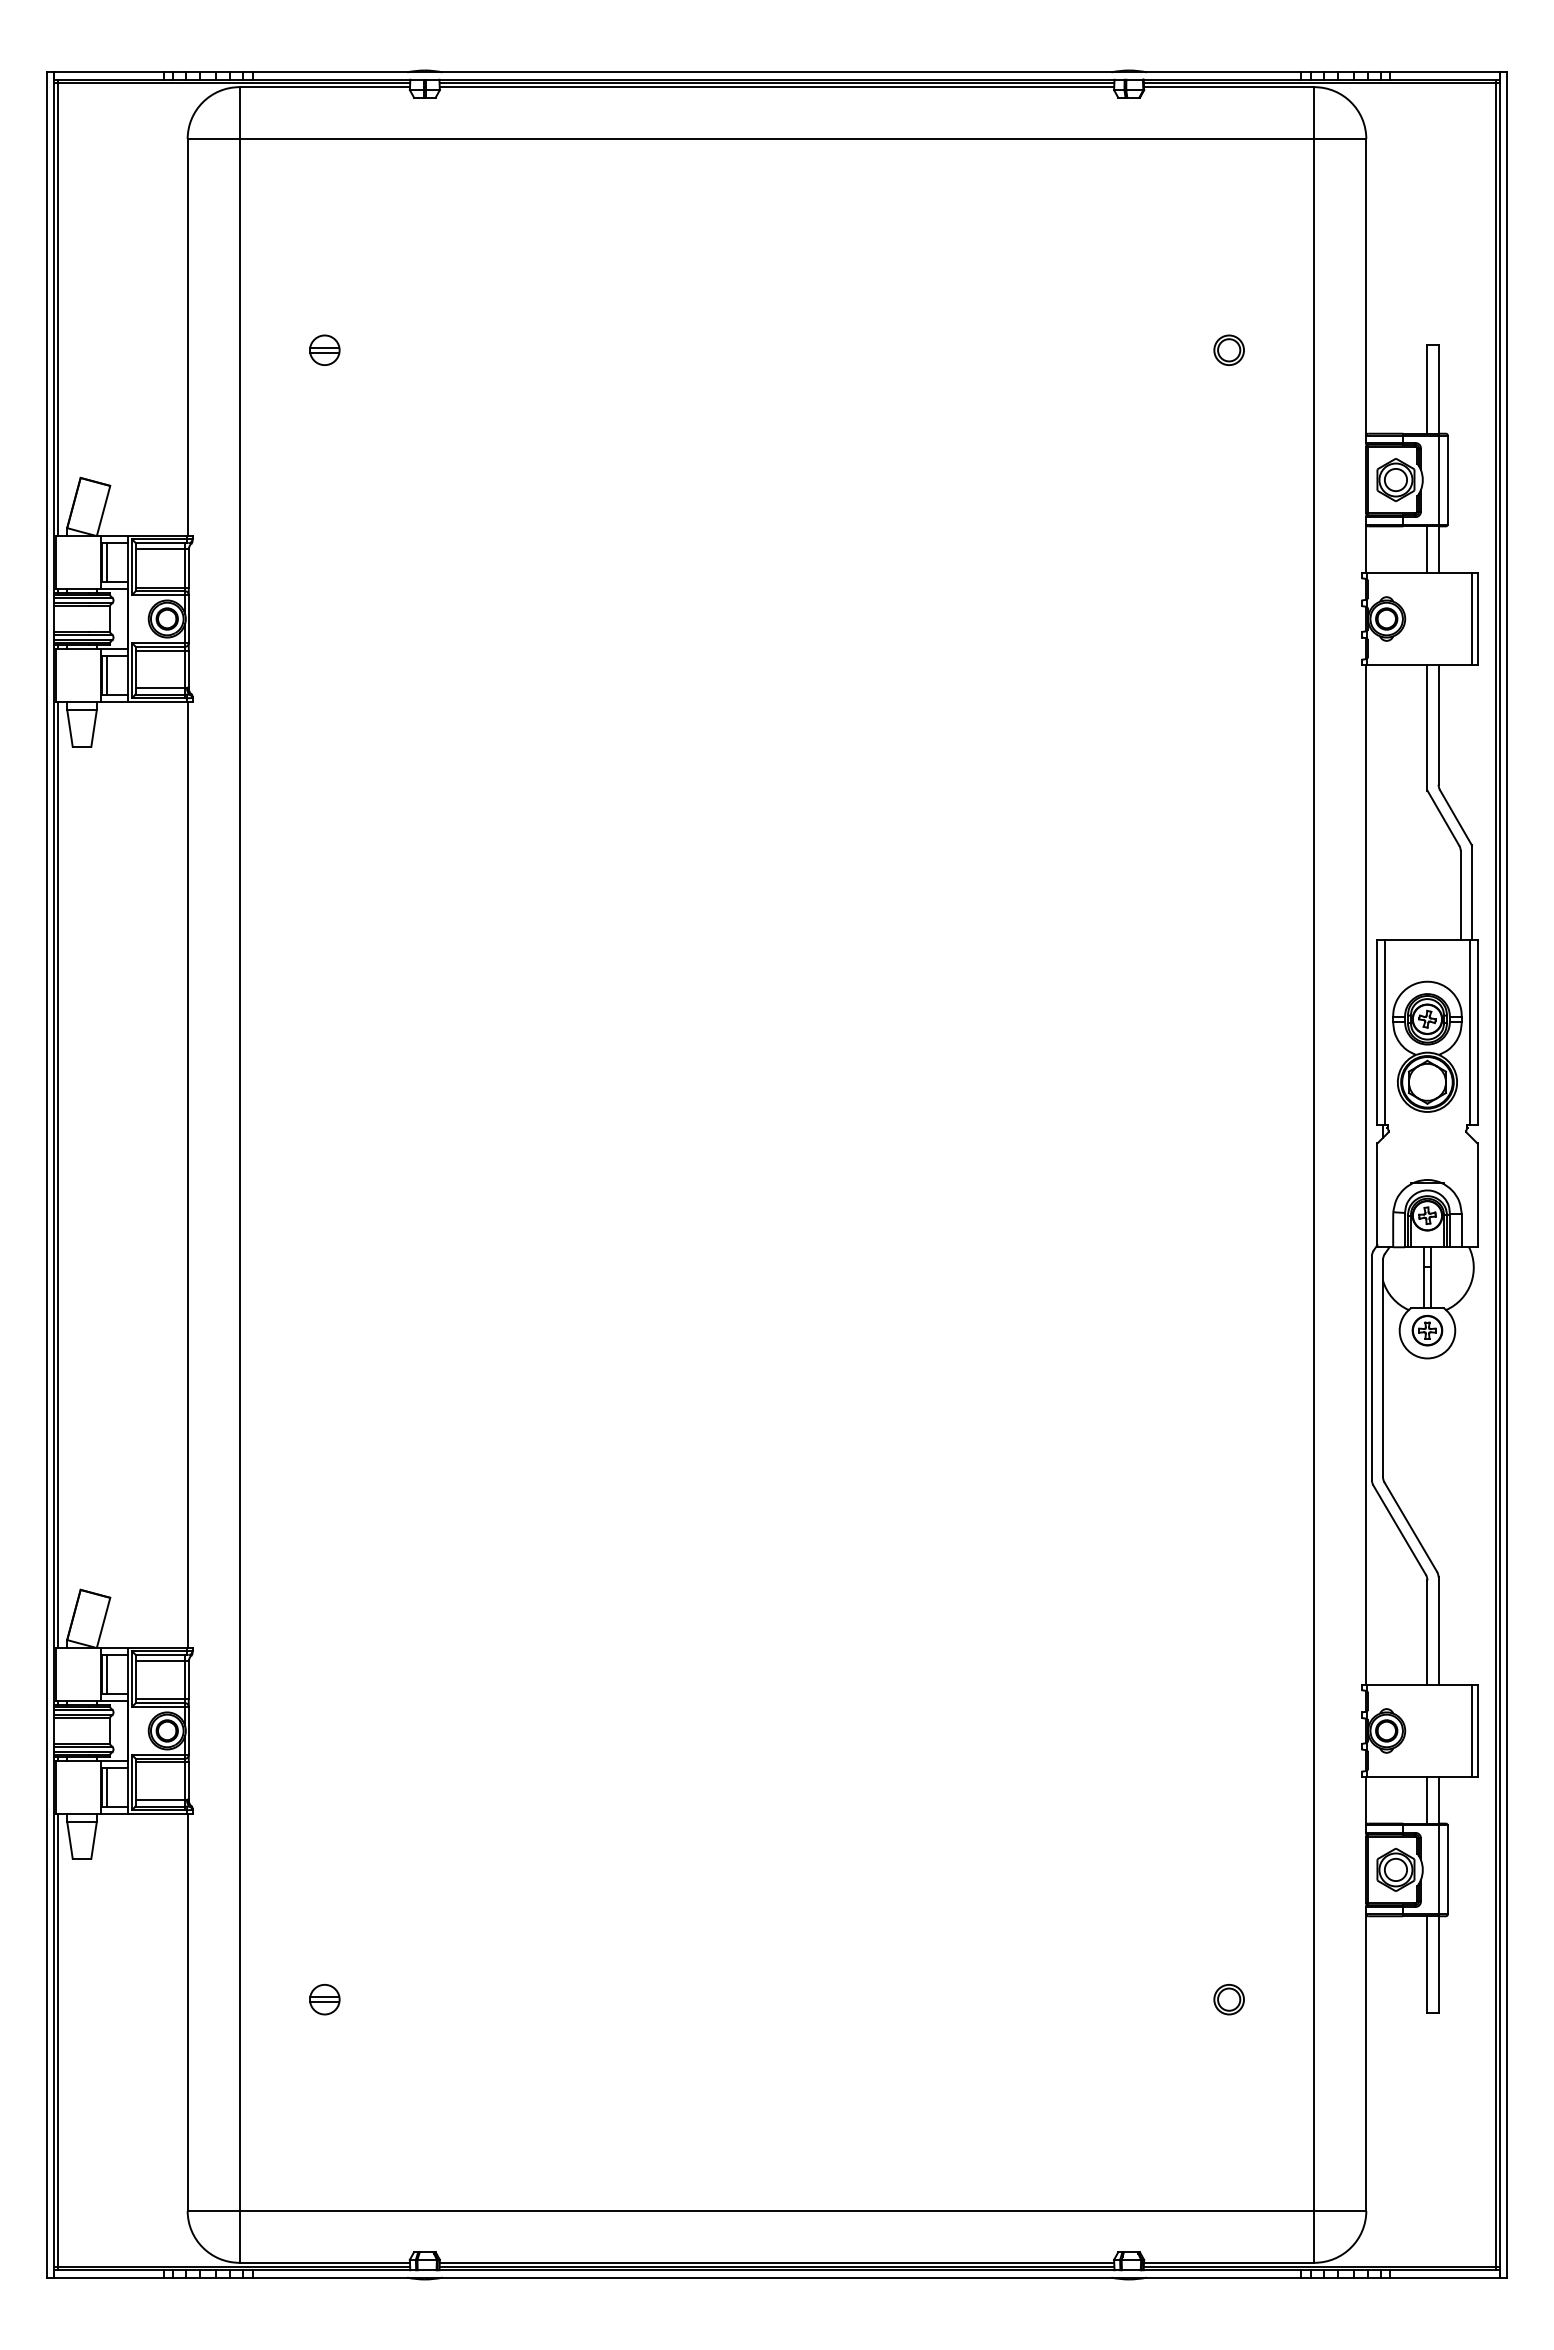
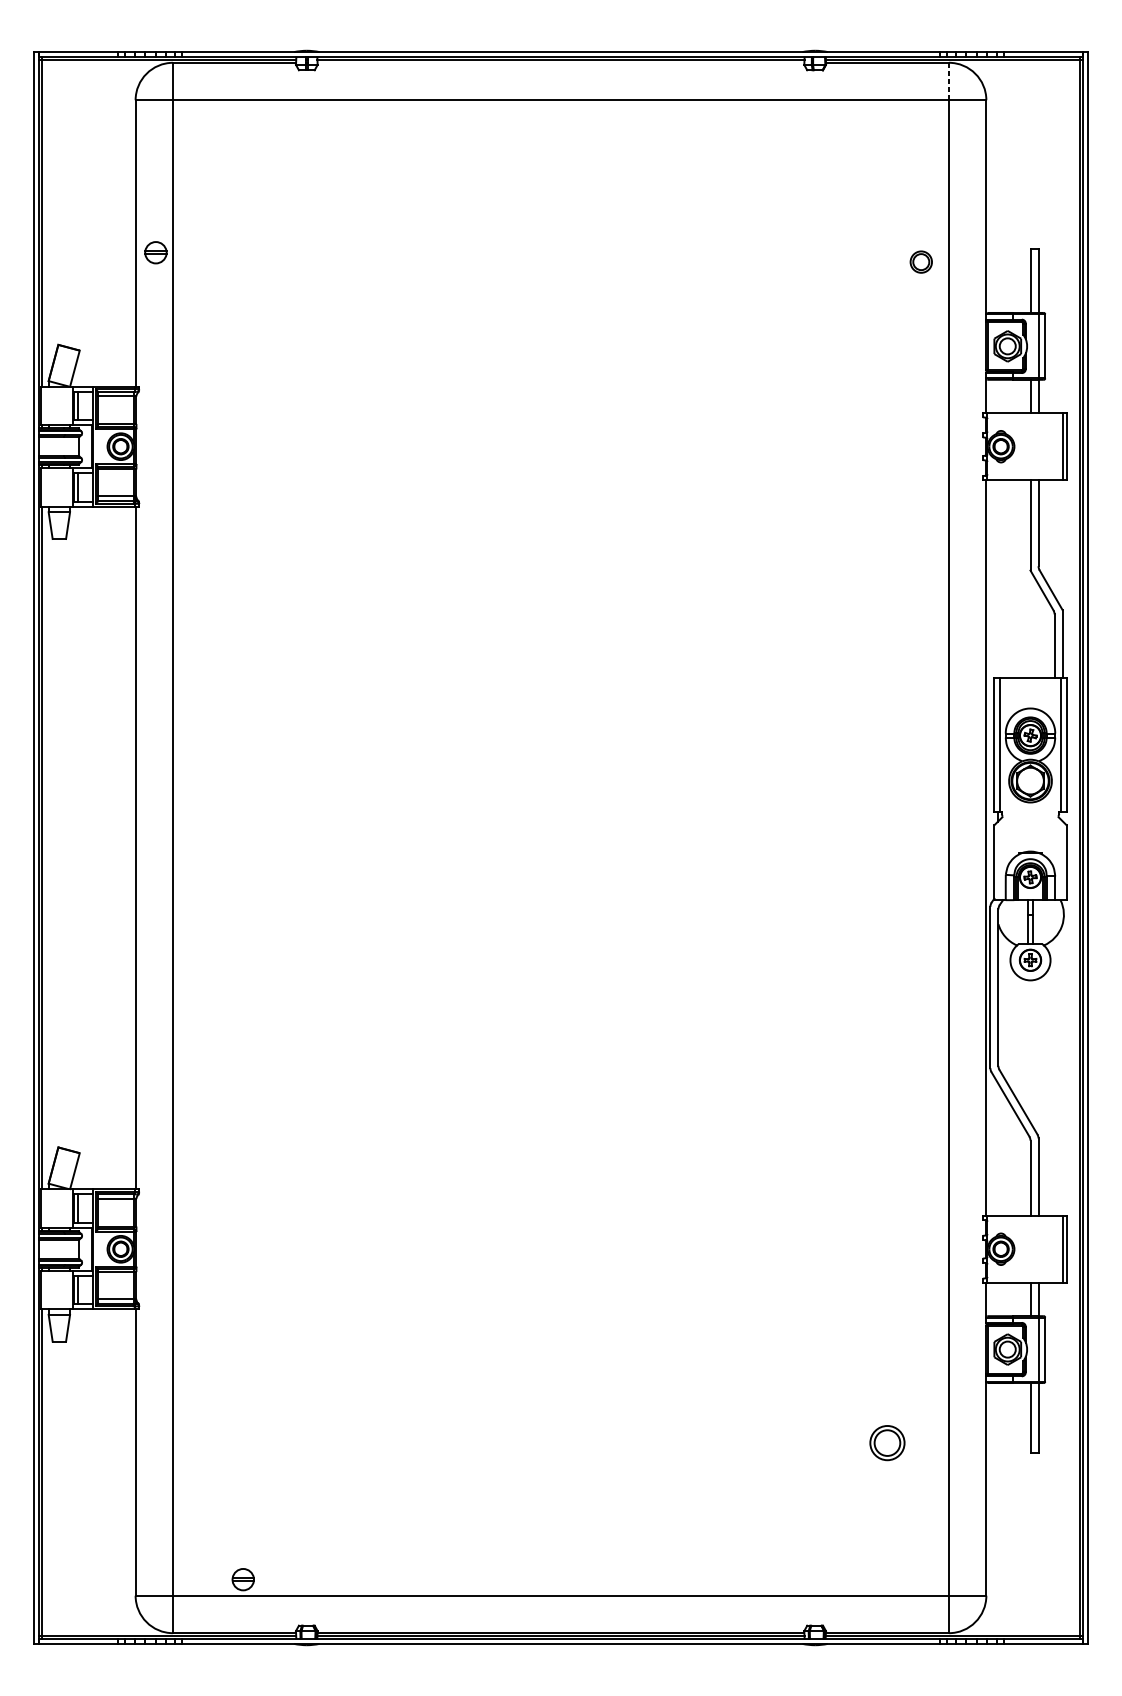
line: (776, 87) -> (560, 63), removed
line: (1314, 113) -> (948, 81), solid -> dashed
part: (324, 349) -> (155, 252), moved
part: (1228, 349) -> (920, 261), moved
part: (324, 1999) -> (243, 1579), moved
part: (1228, 1999) -> (886, 1443), size x1.6

